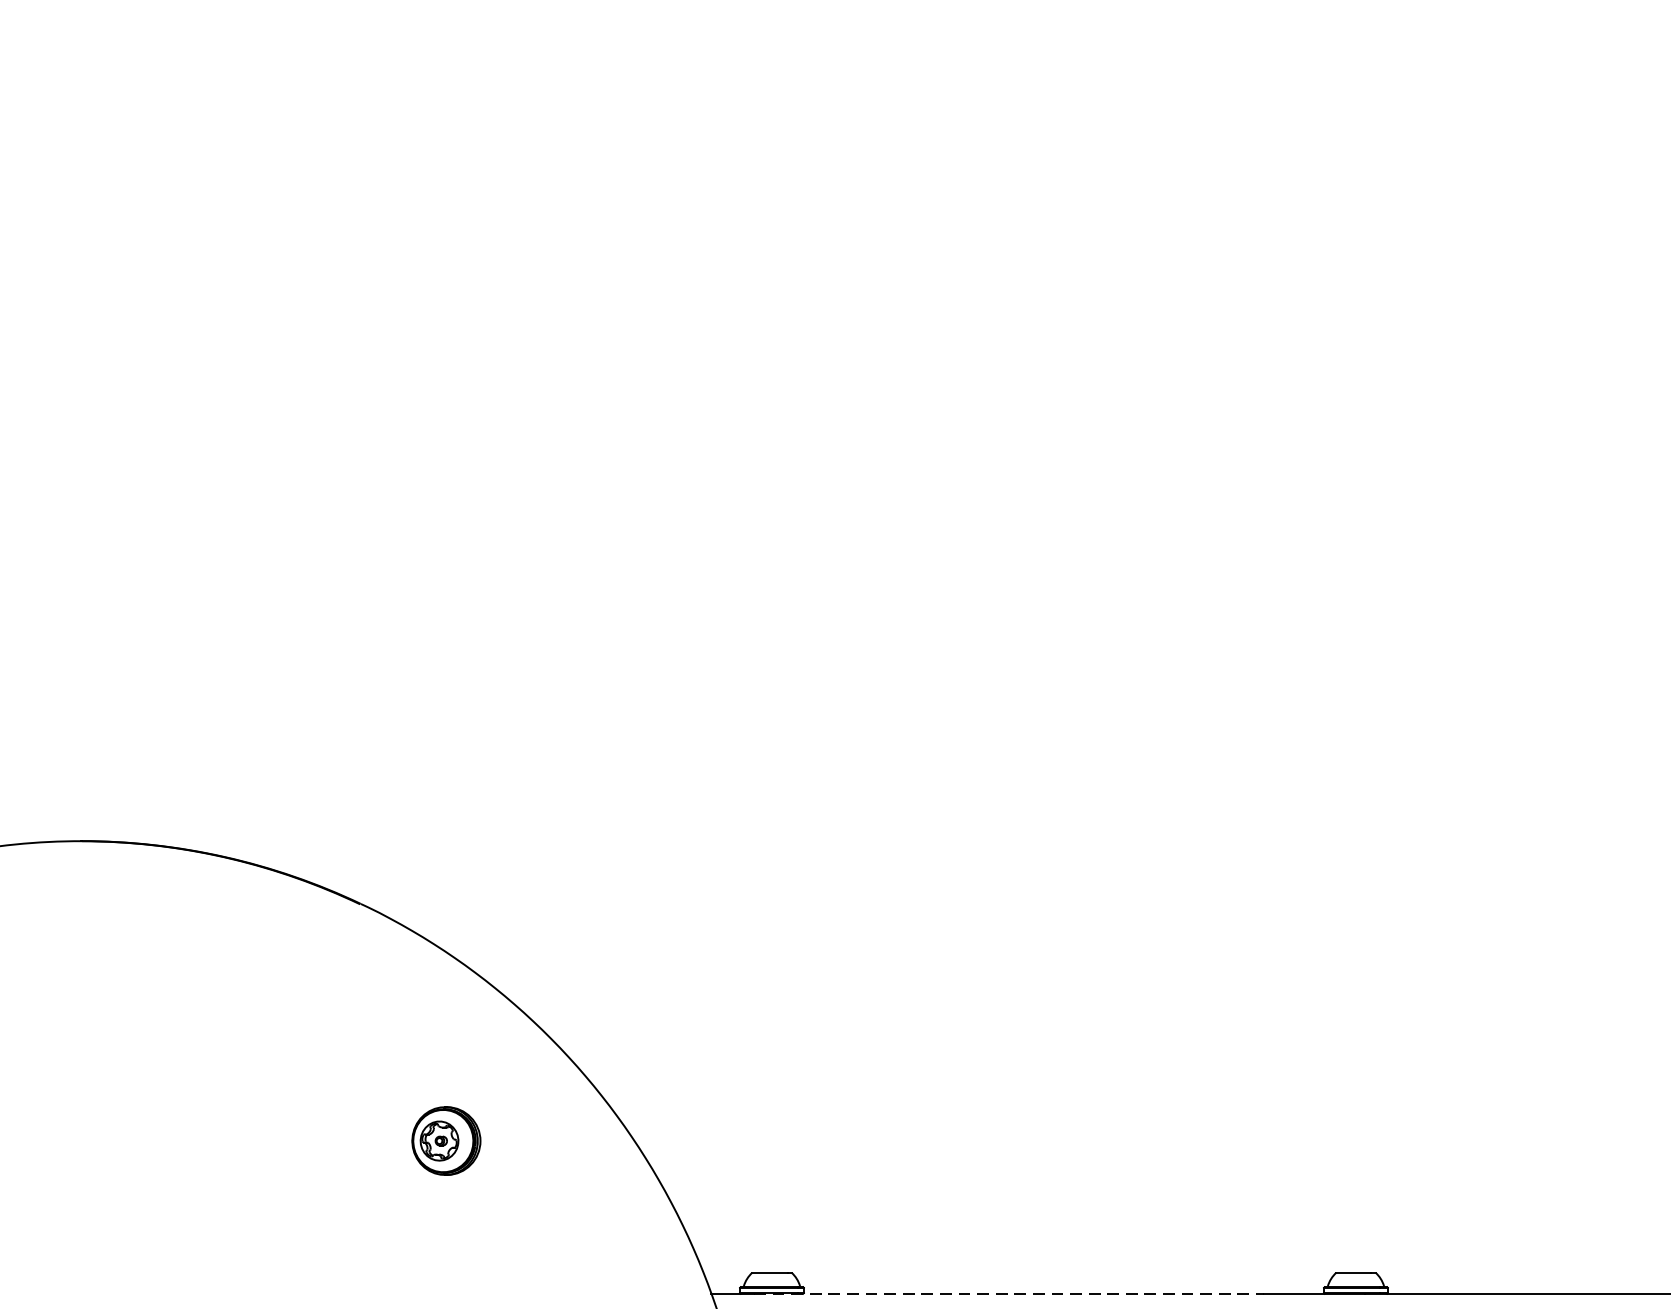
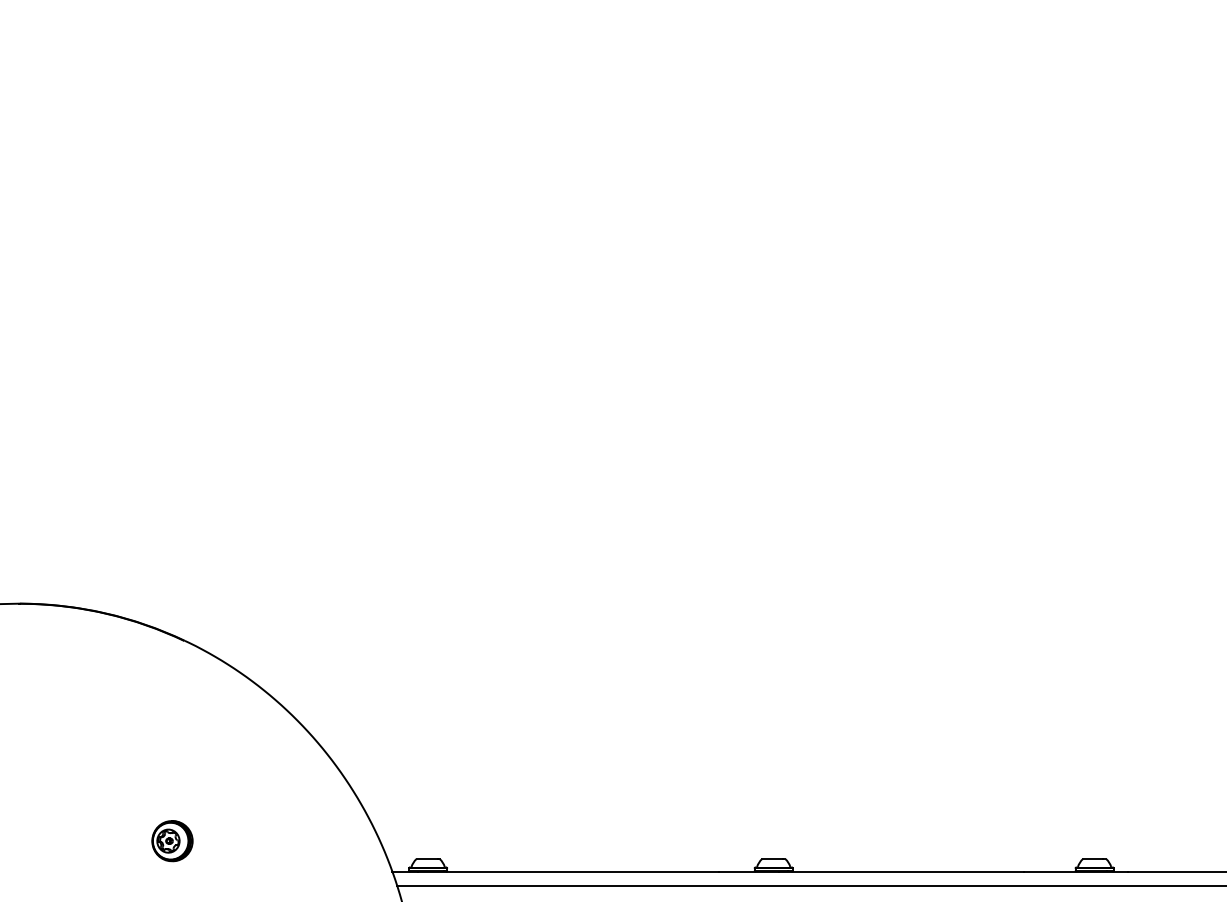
part: (446, 1141) -> (172, 841), moved
line: (1009, 1293) -> (568, 871), dashed -> solid

